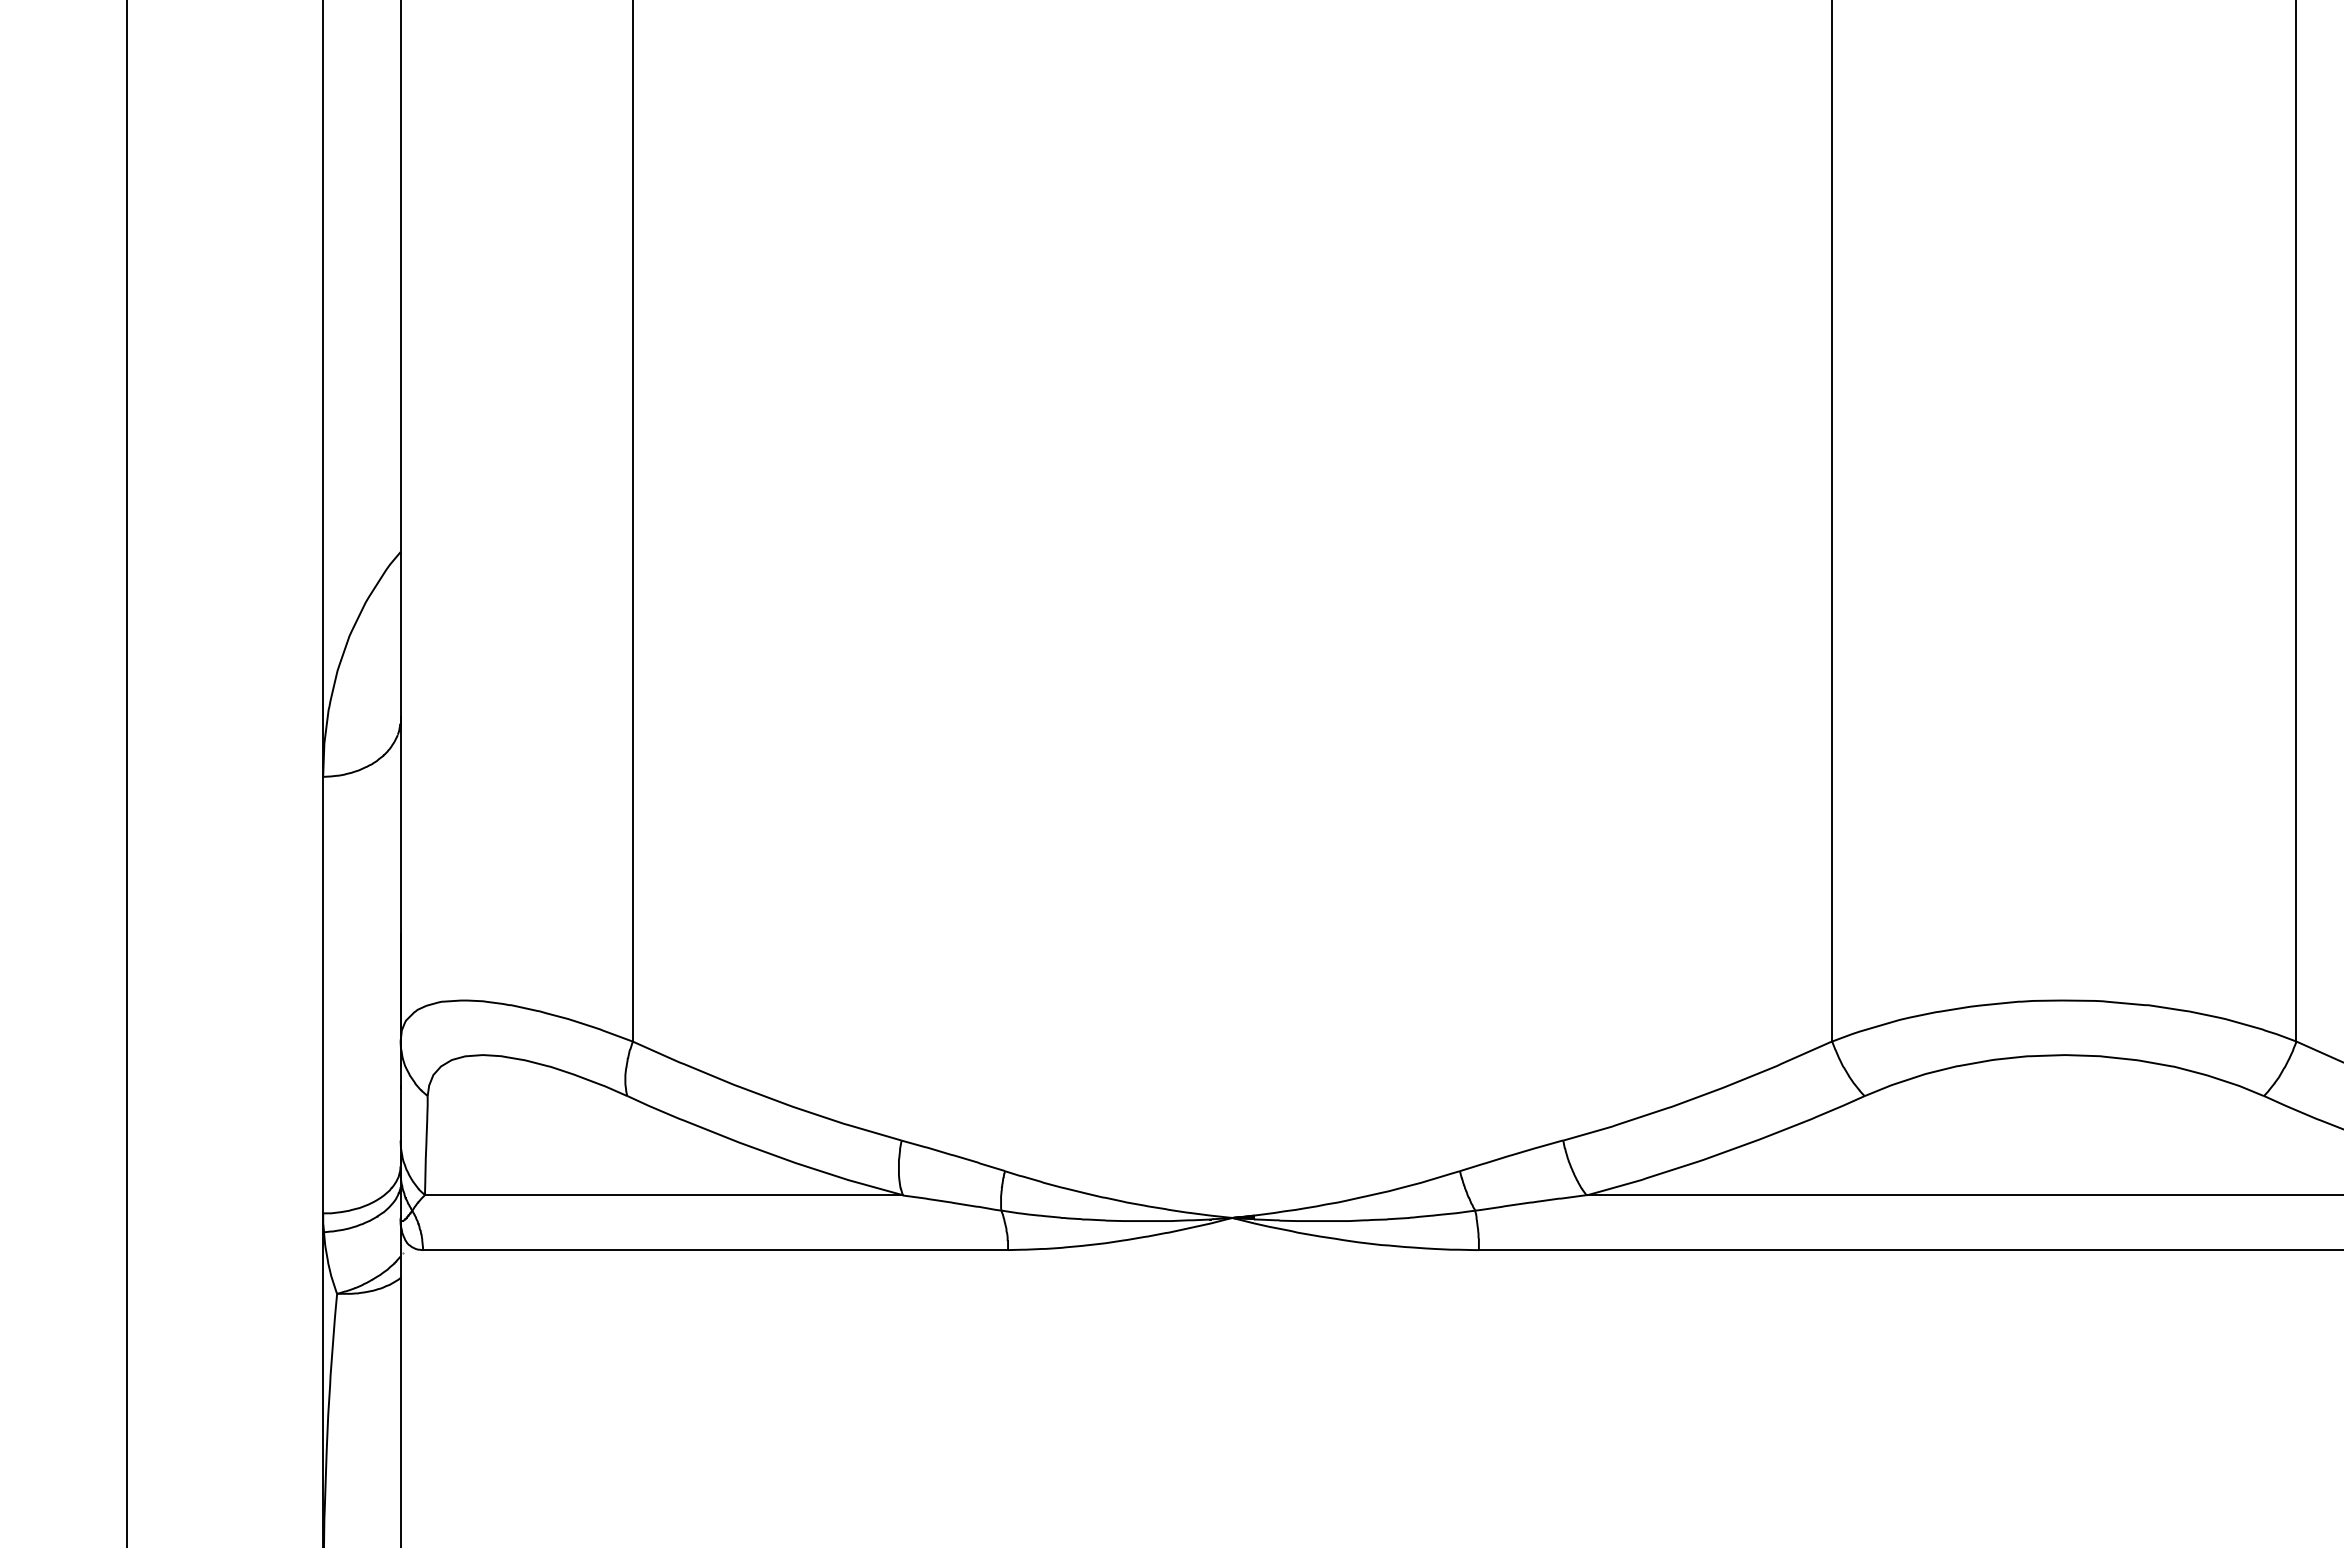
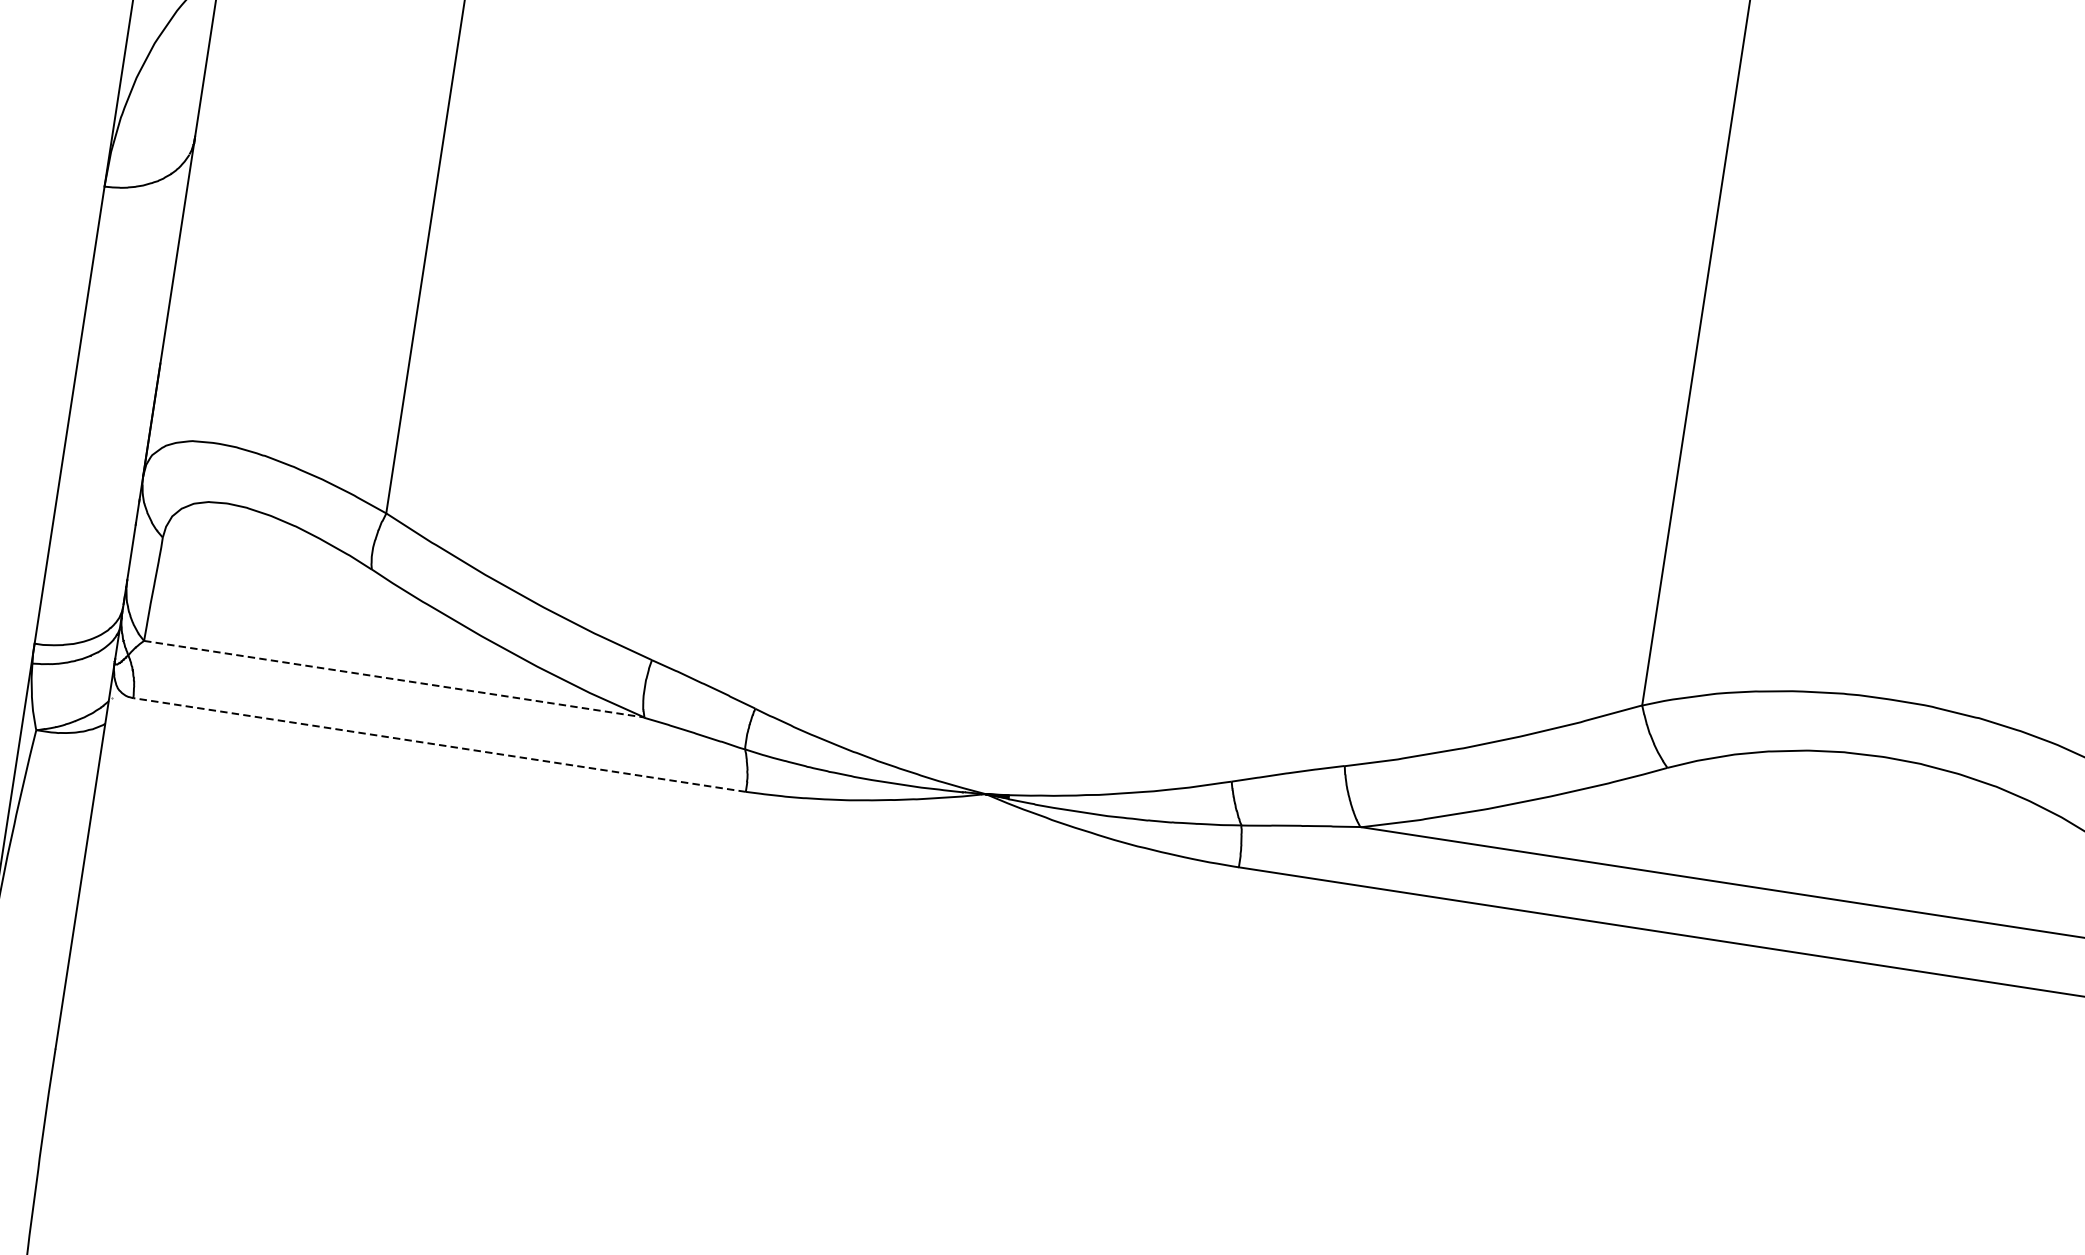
line: (663, 1195) -> (393, 679), solid -> dashed
line: (715, 1250) -> (439, 745), solid -> dashed

